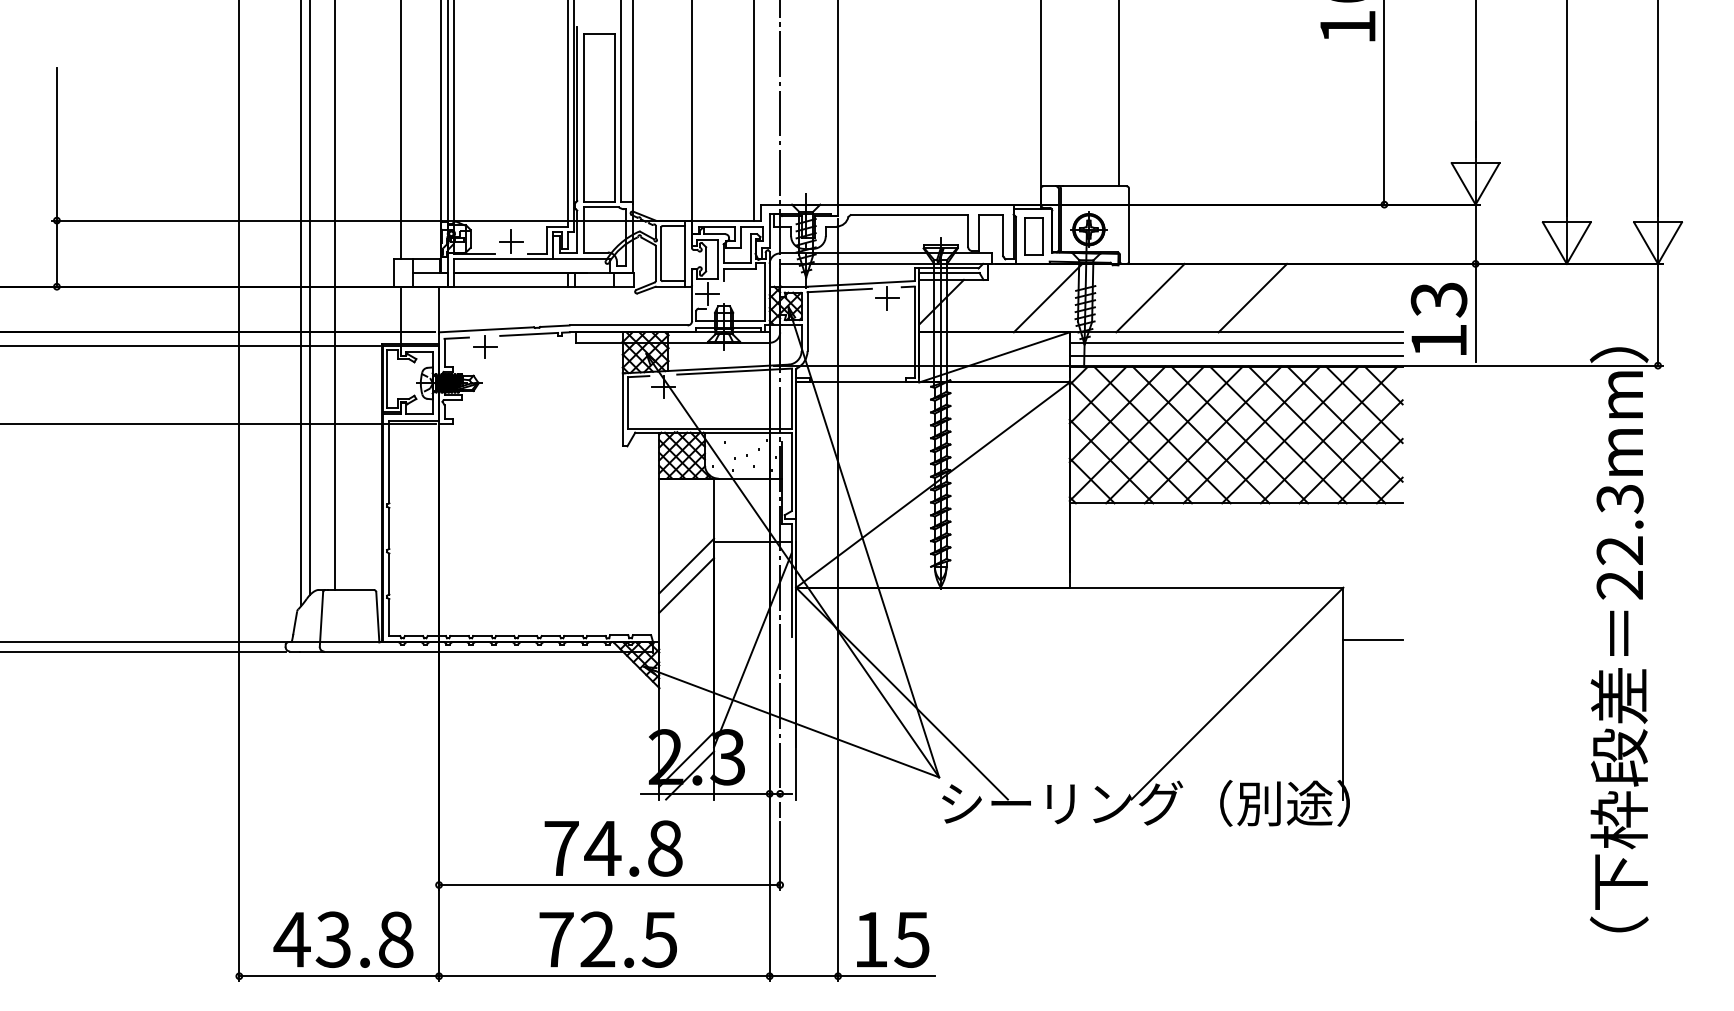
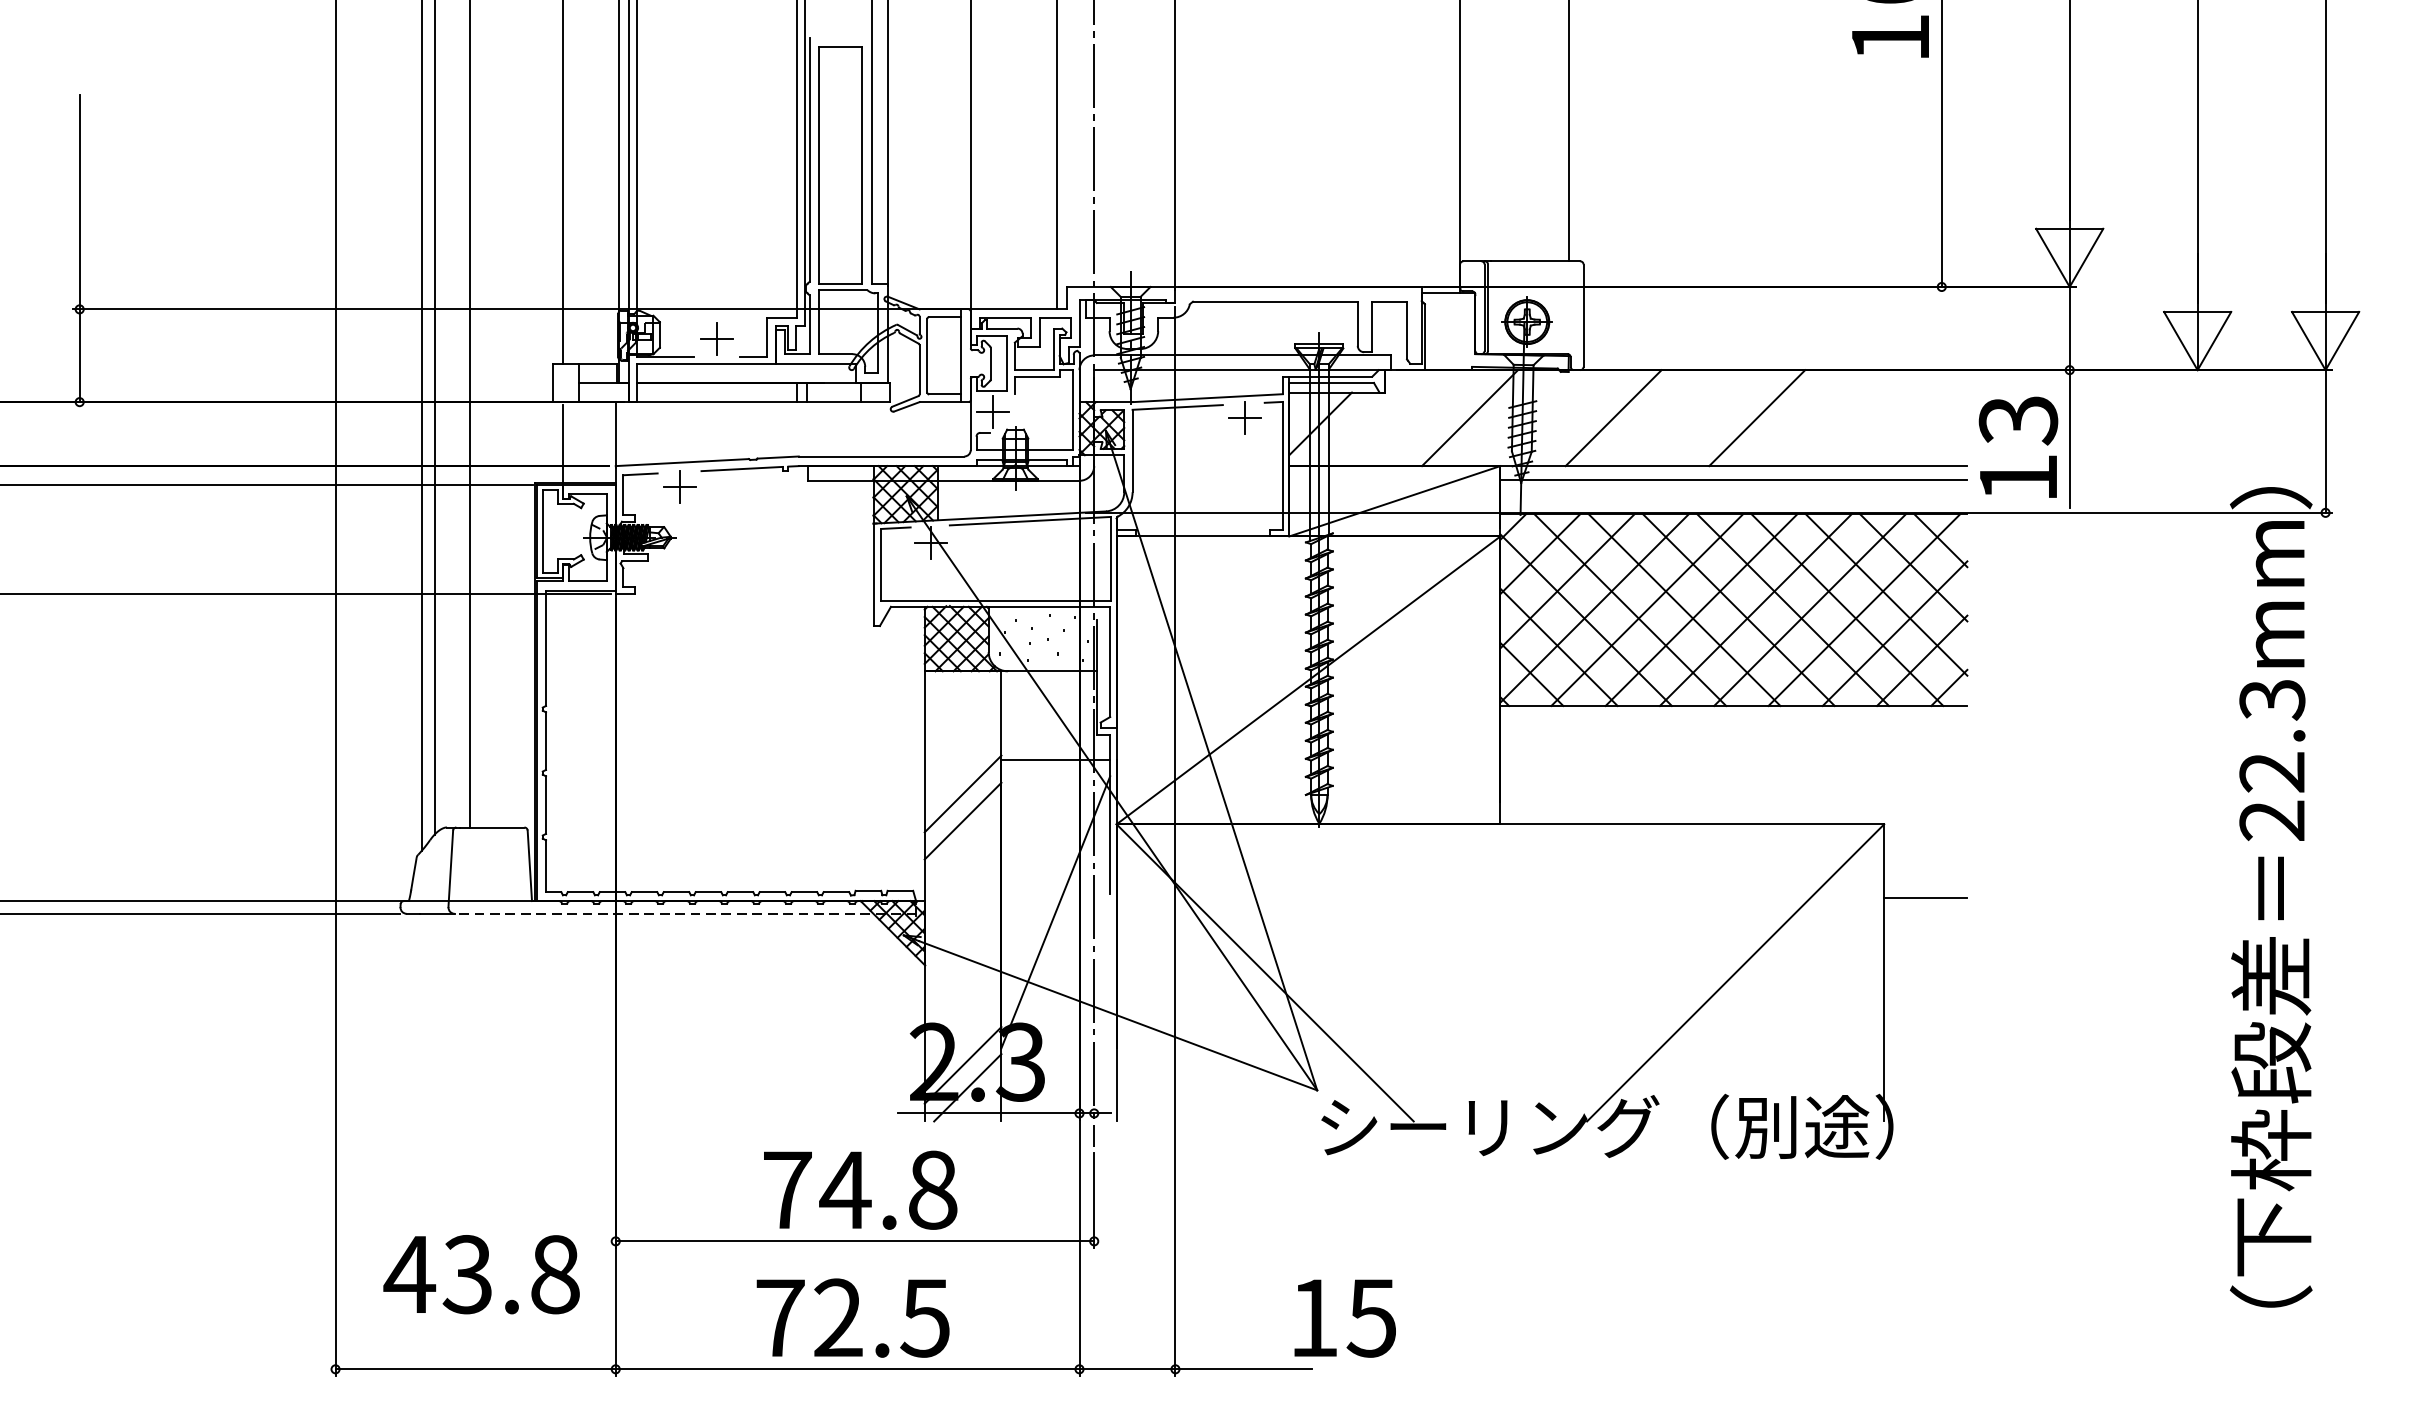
part: (1033, 236) -> (1449, 331), removed
line: (1235, 356) -> (1732, 499), removed
line: (488, 651) -> (685, 913), solid -> dashed
text: (343, 939) -> (481, 1274), moved
text: (893, 939) -> (1345, 1317), moved

